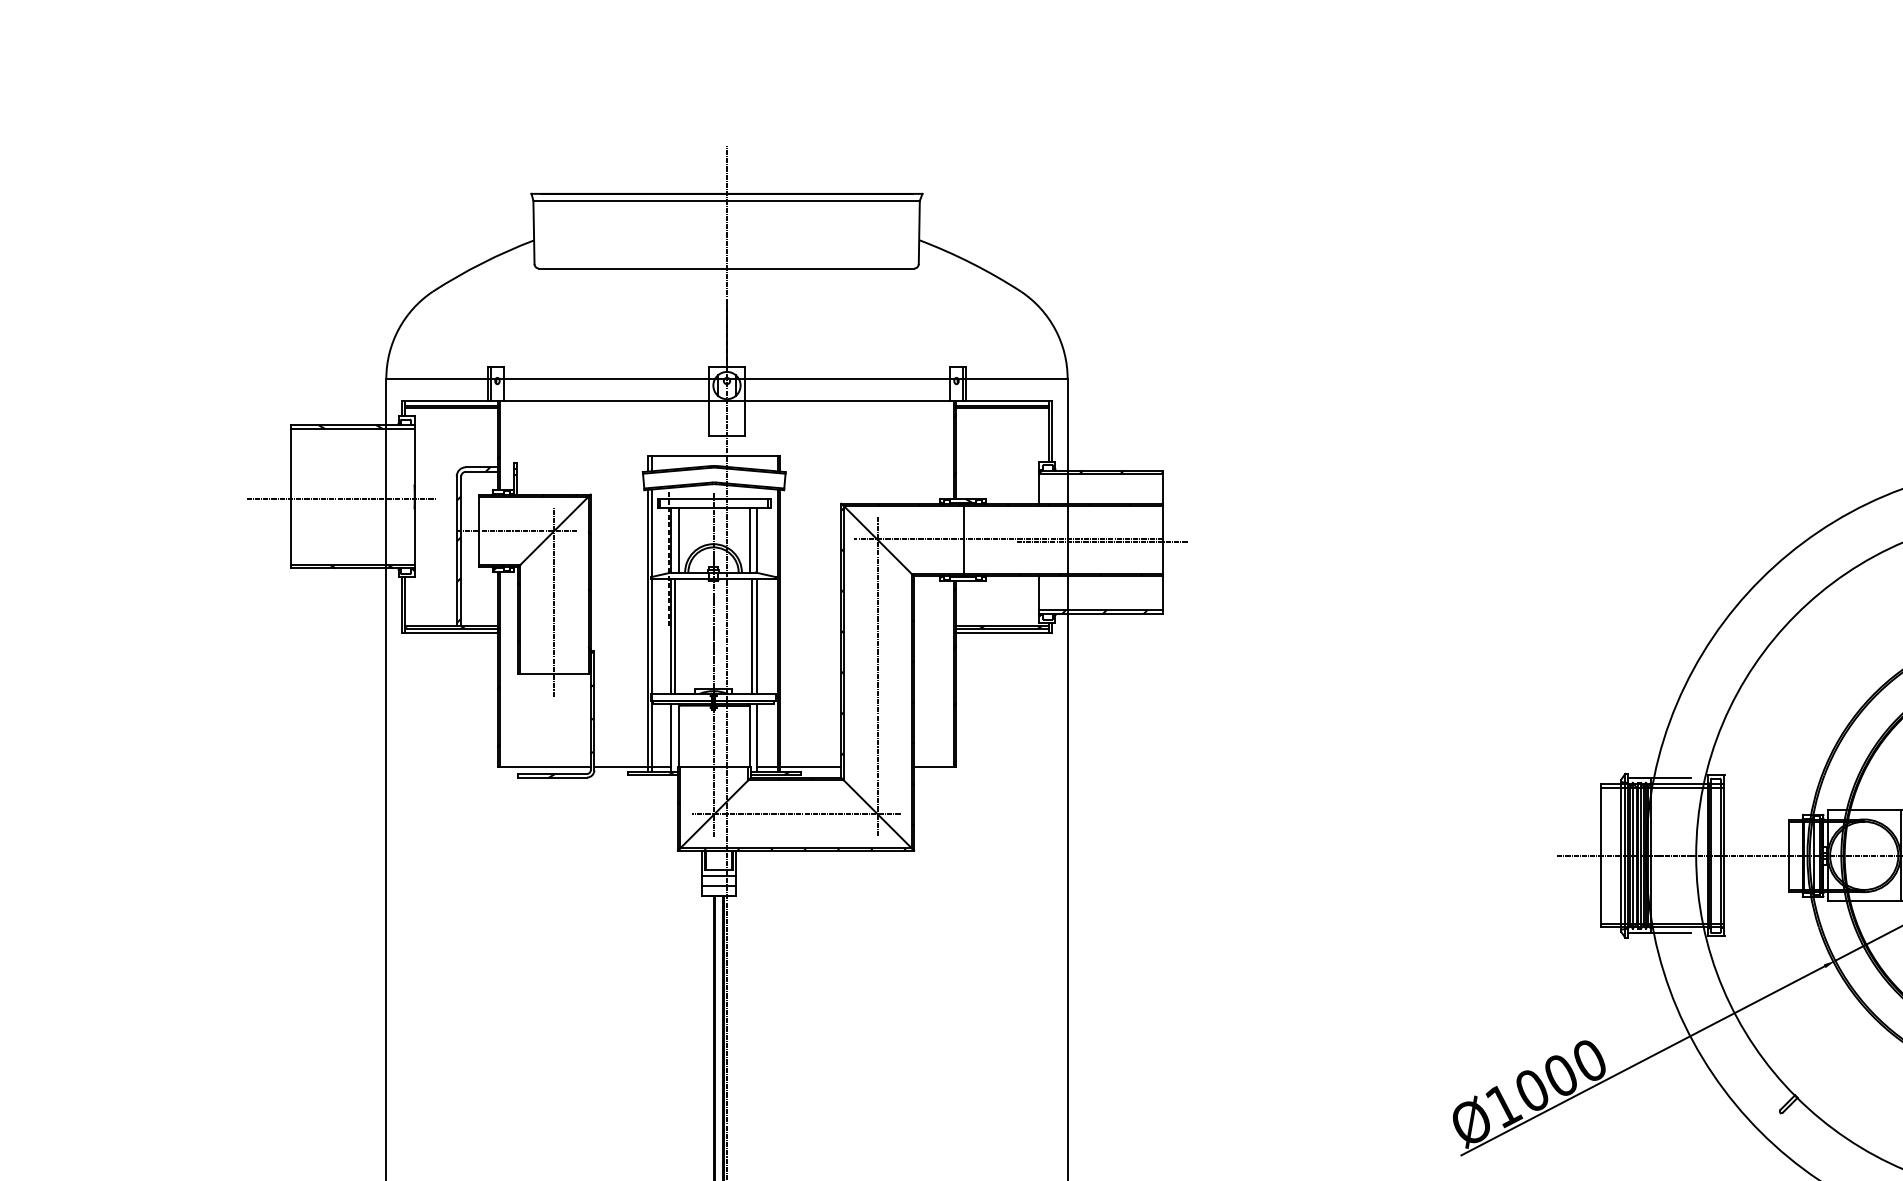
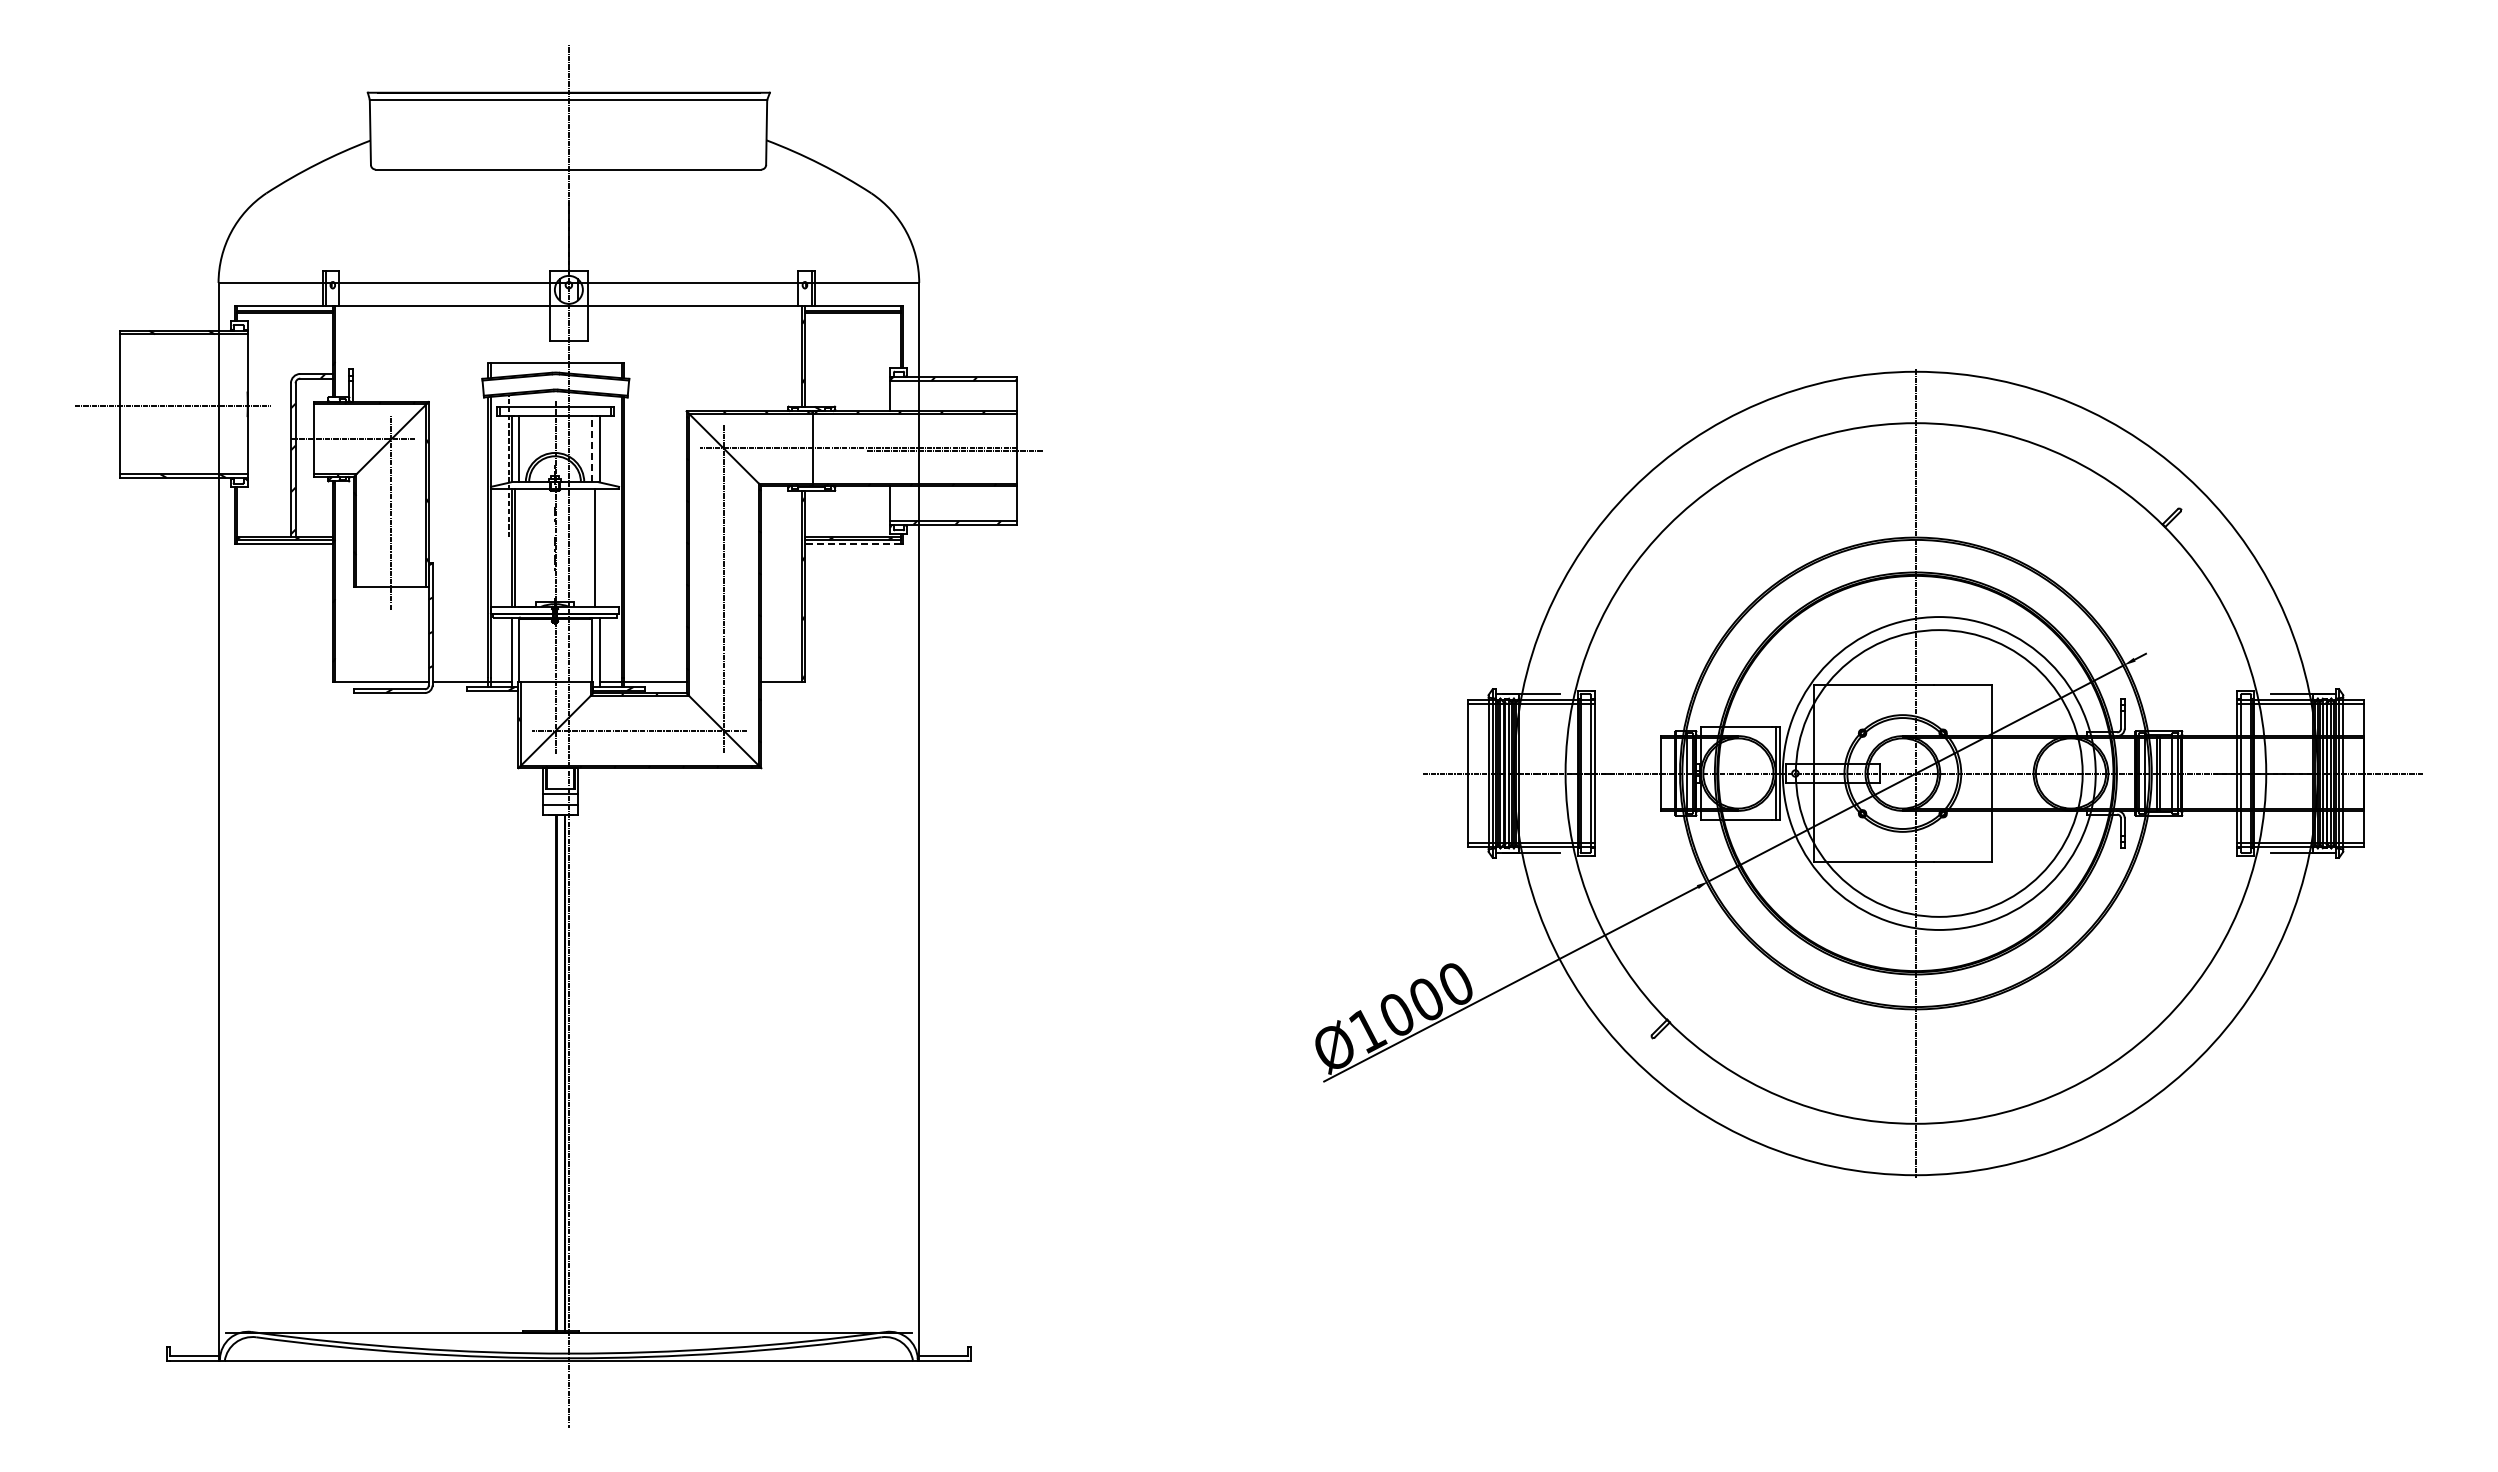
line: (749, 539) -> (592, 448), solid -> dashed
line: (1002, 633) -> (852, 544), solid -> dashed
line: (756, 636) -> (599, 547), removed

